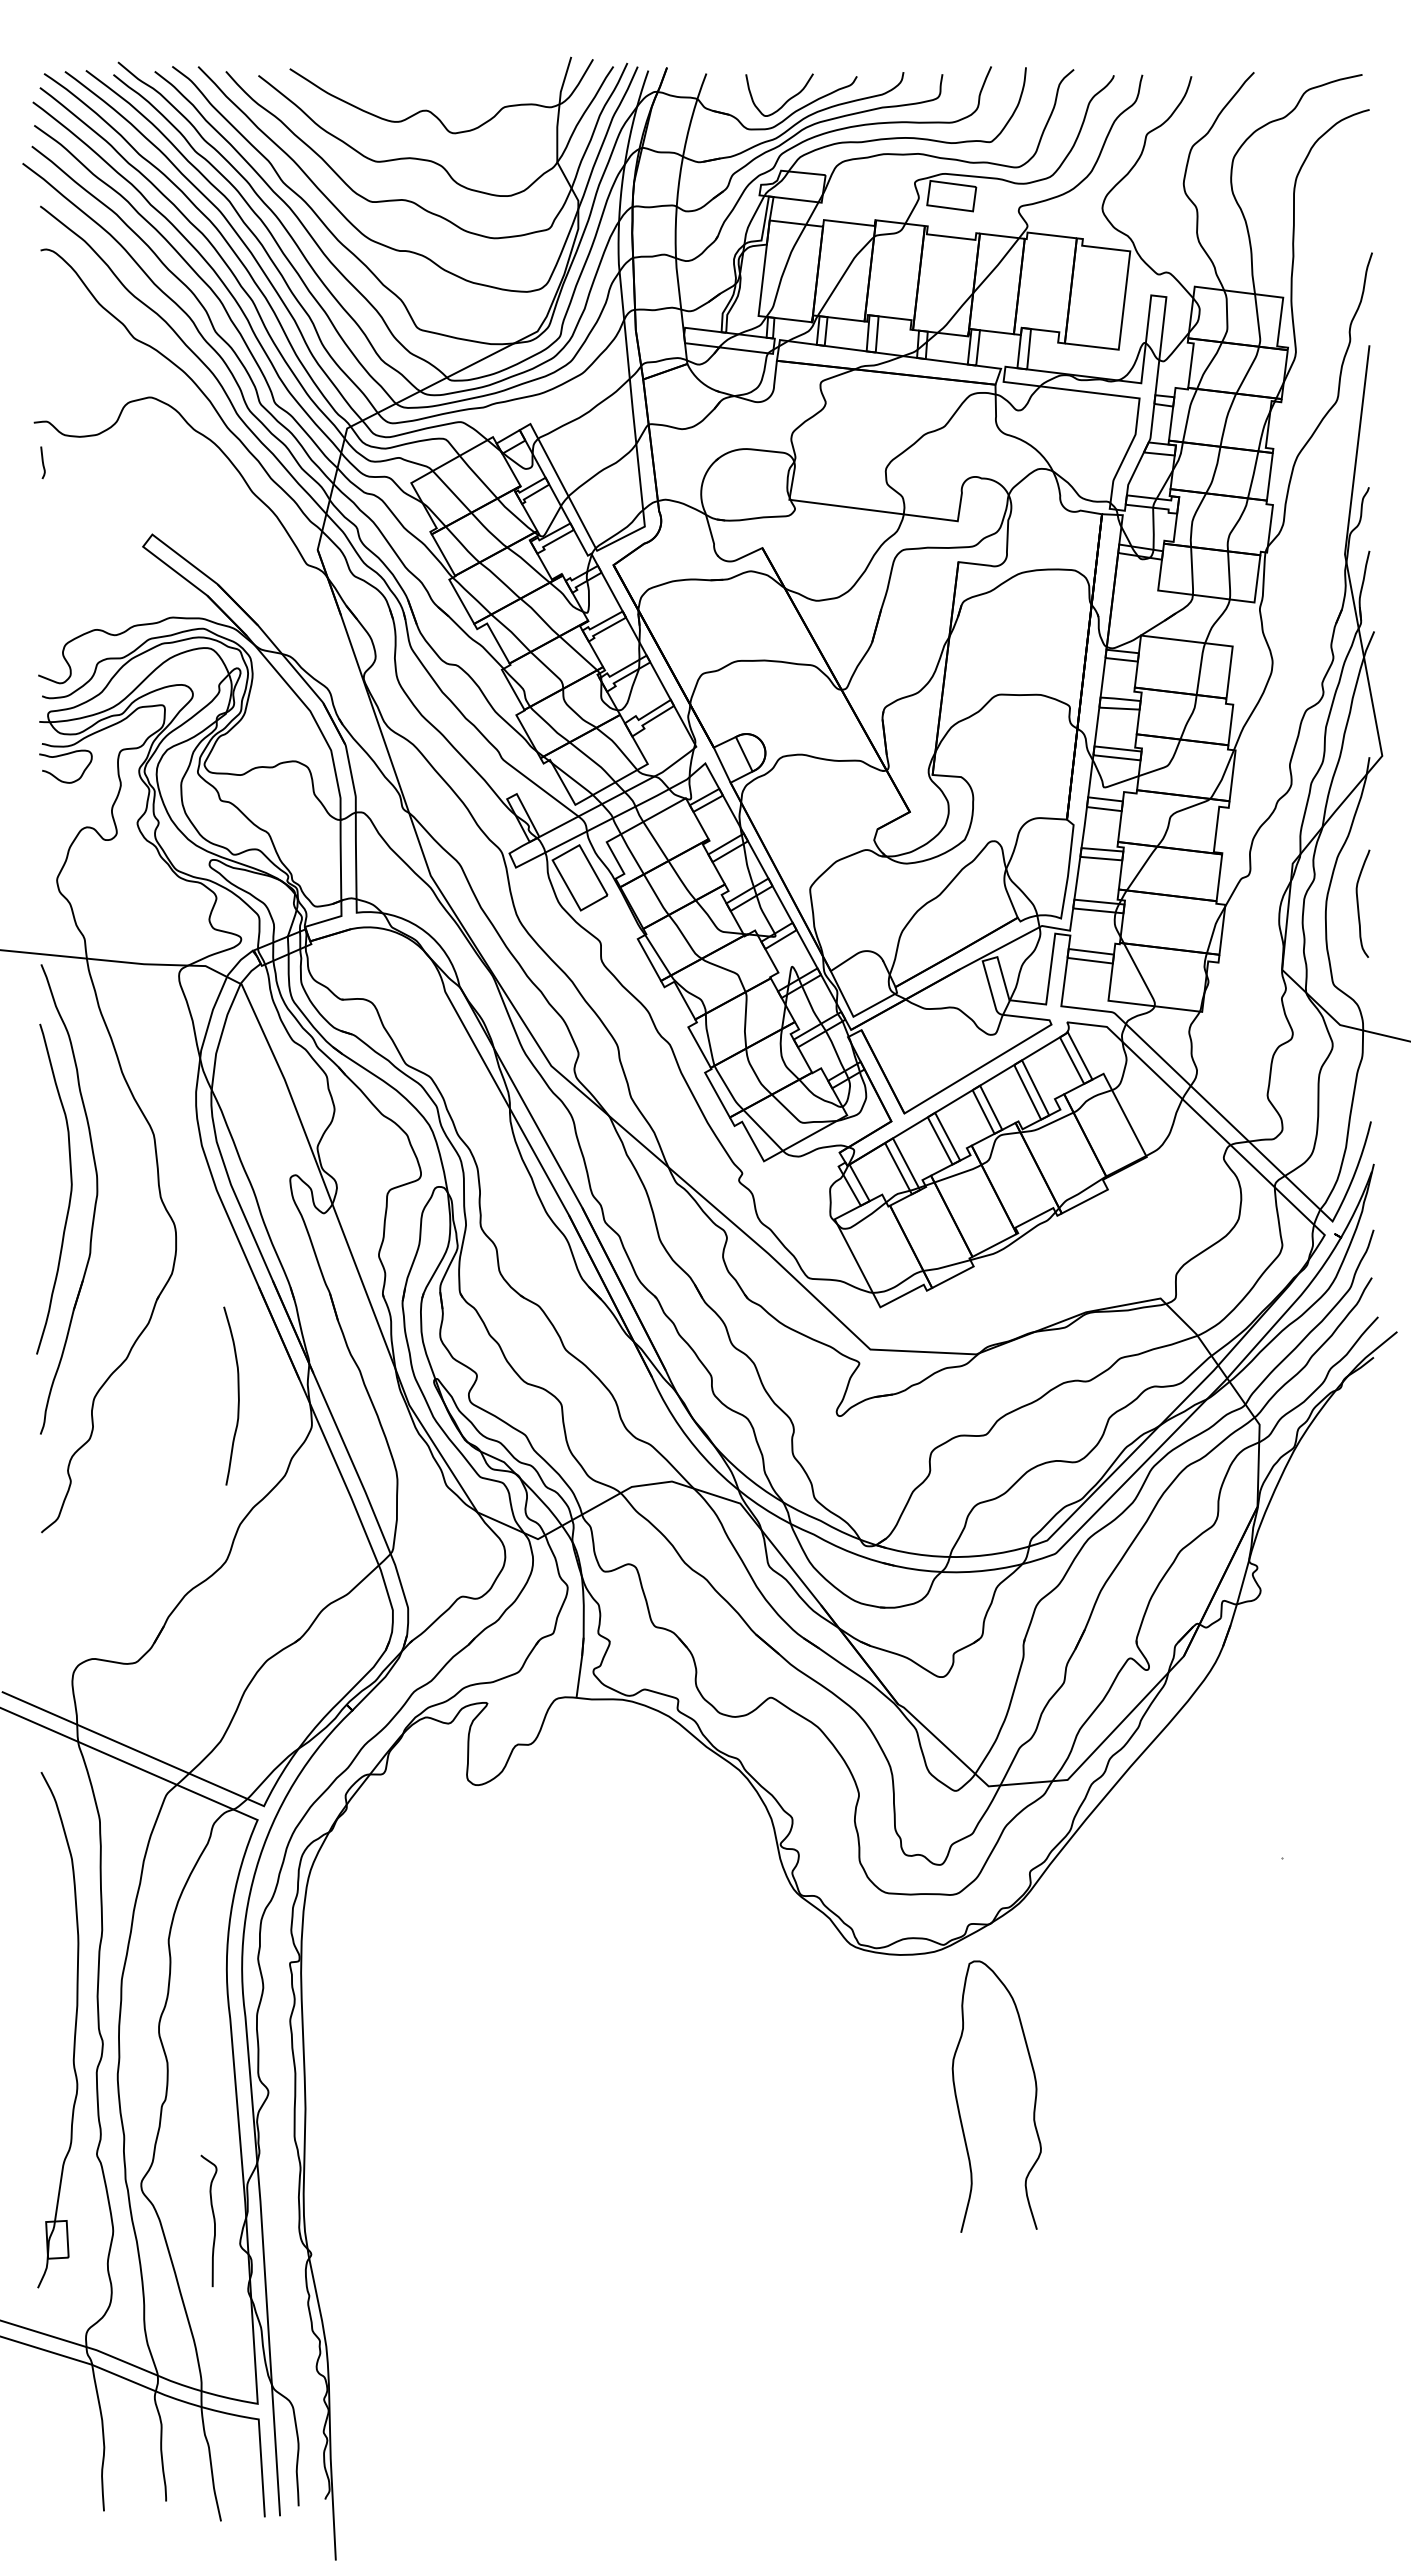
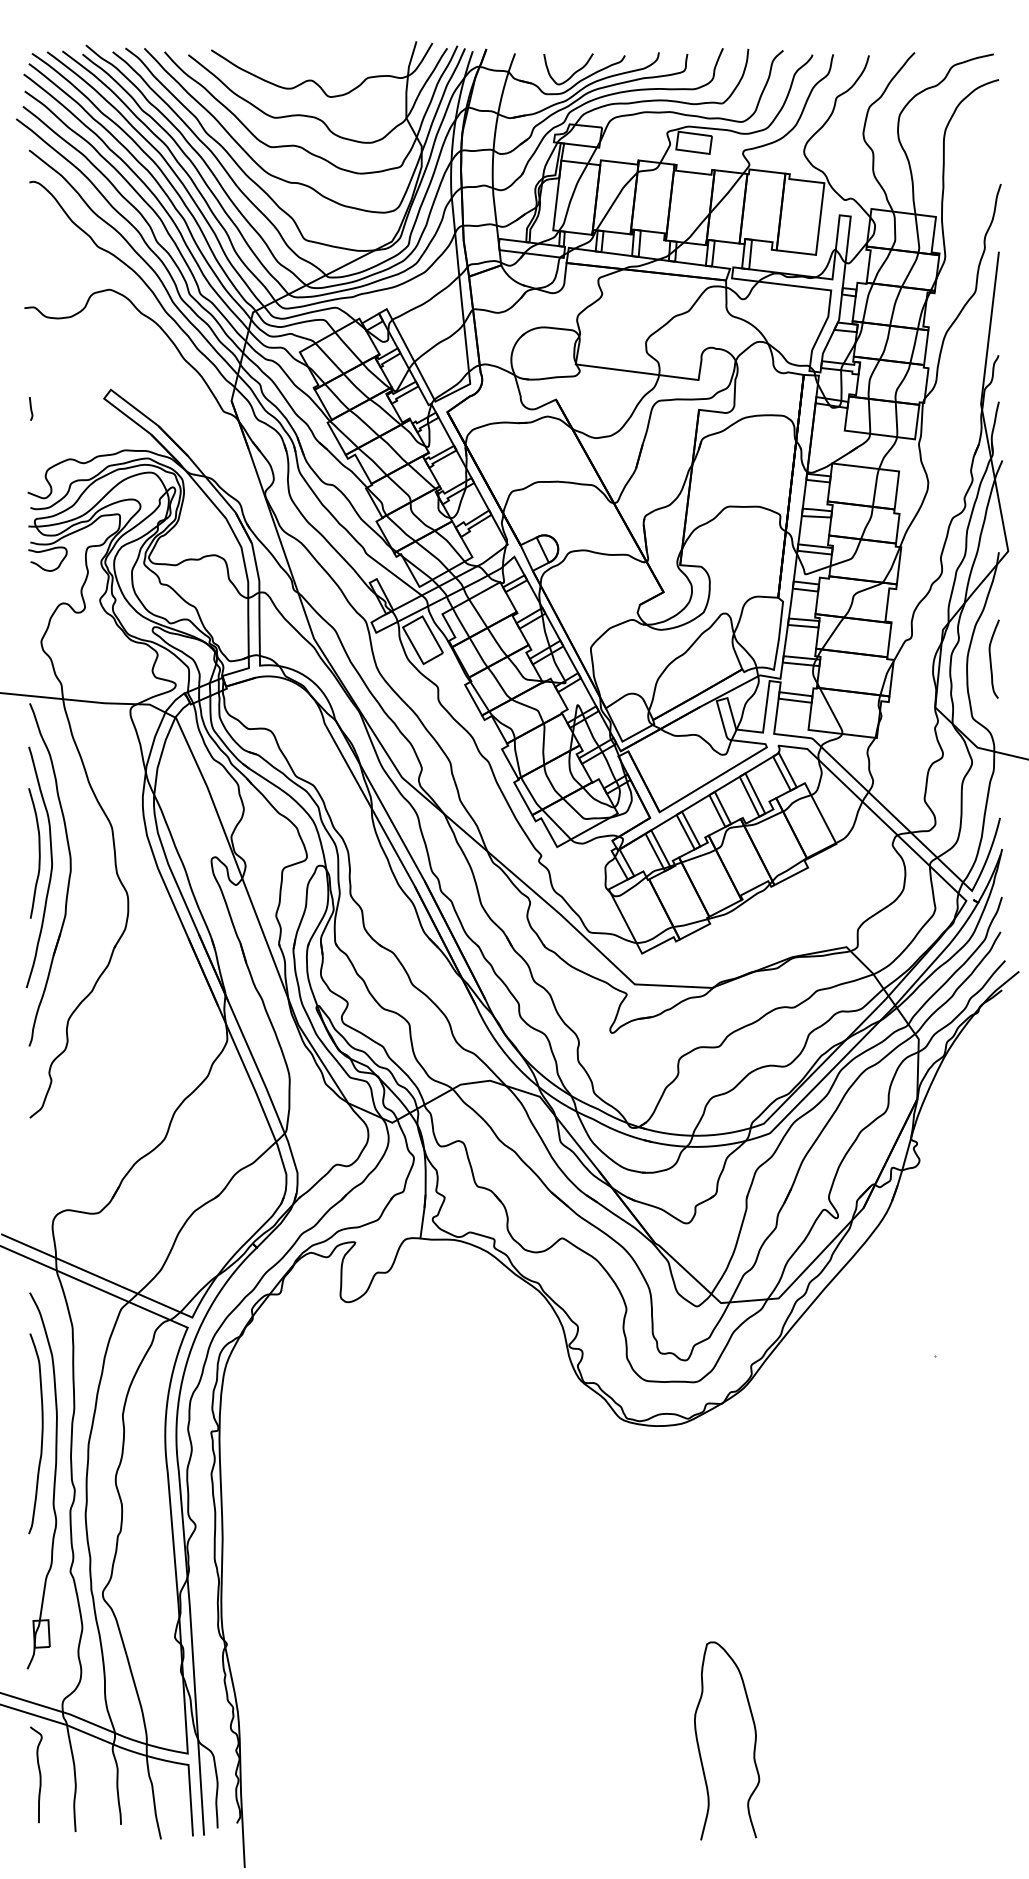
curve: (42, 462) -> (30, 408), moved
curve: (237, 1395) -> (38, 853), moved
curve: (57, 1965) -> (41, 1433), added
curve: (1034, 2099) -> (754, 1743), moved
curve: (213, 2220) -> (39, 1774), moved

